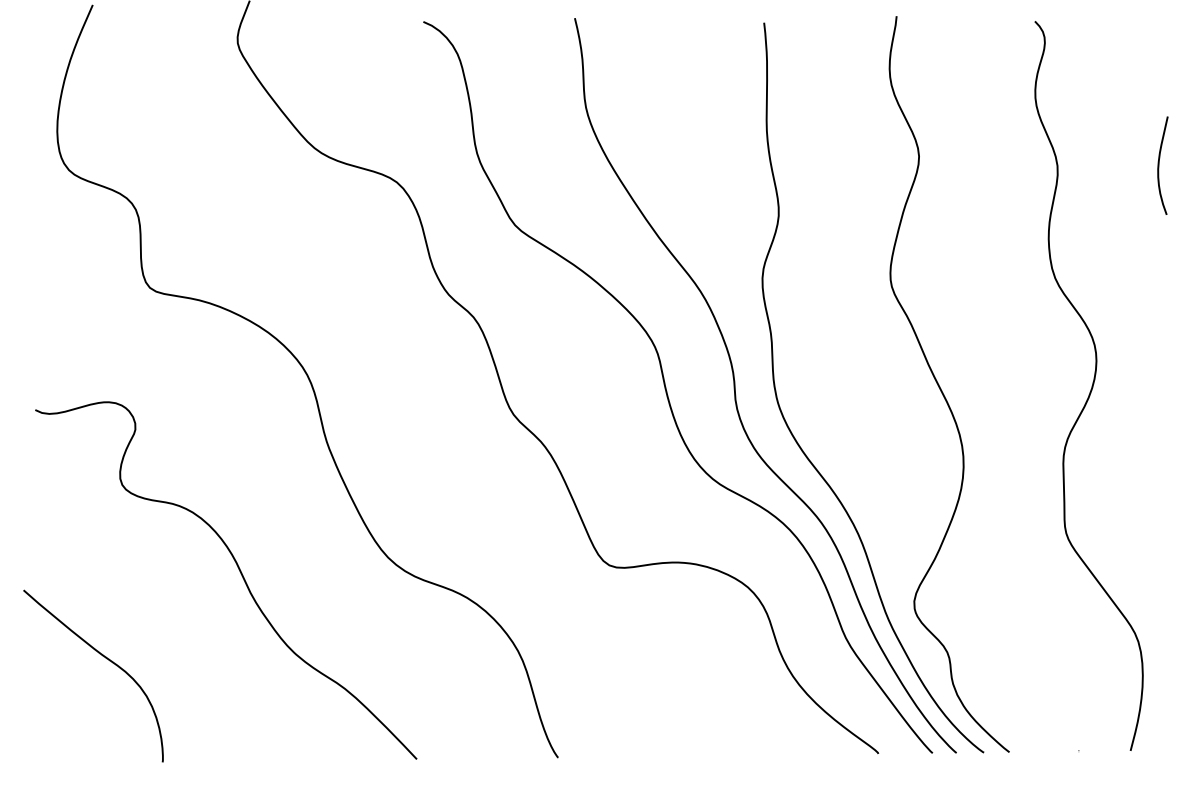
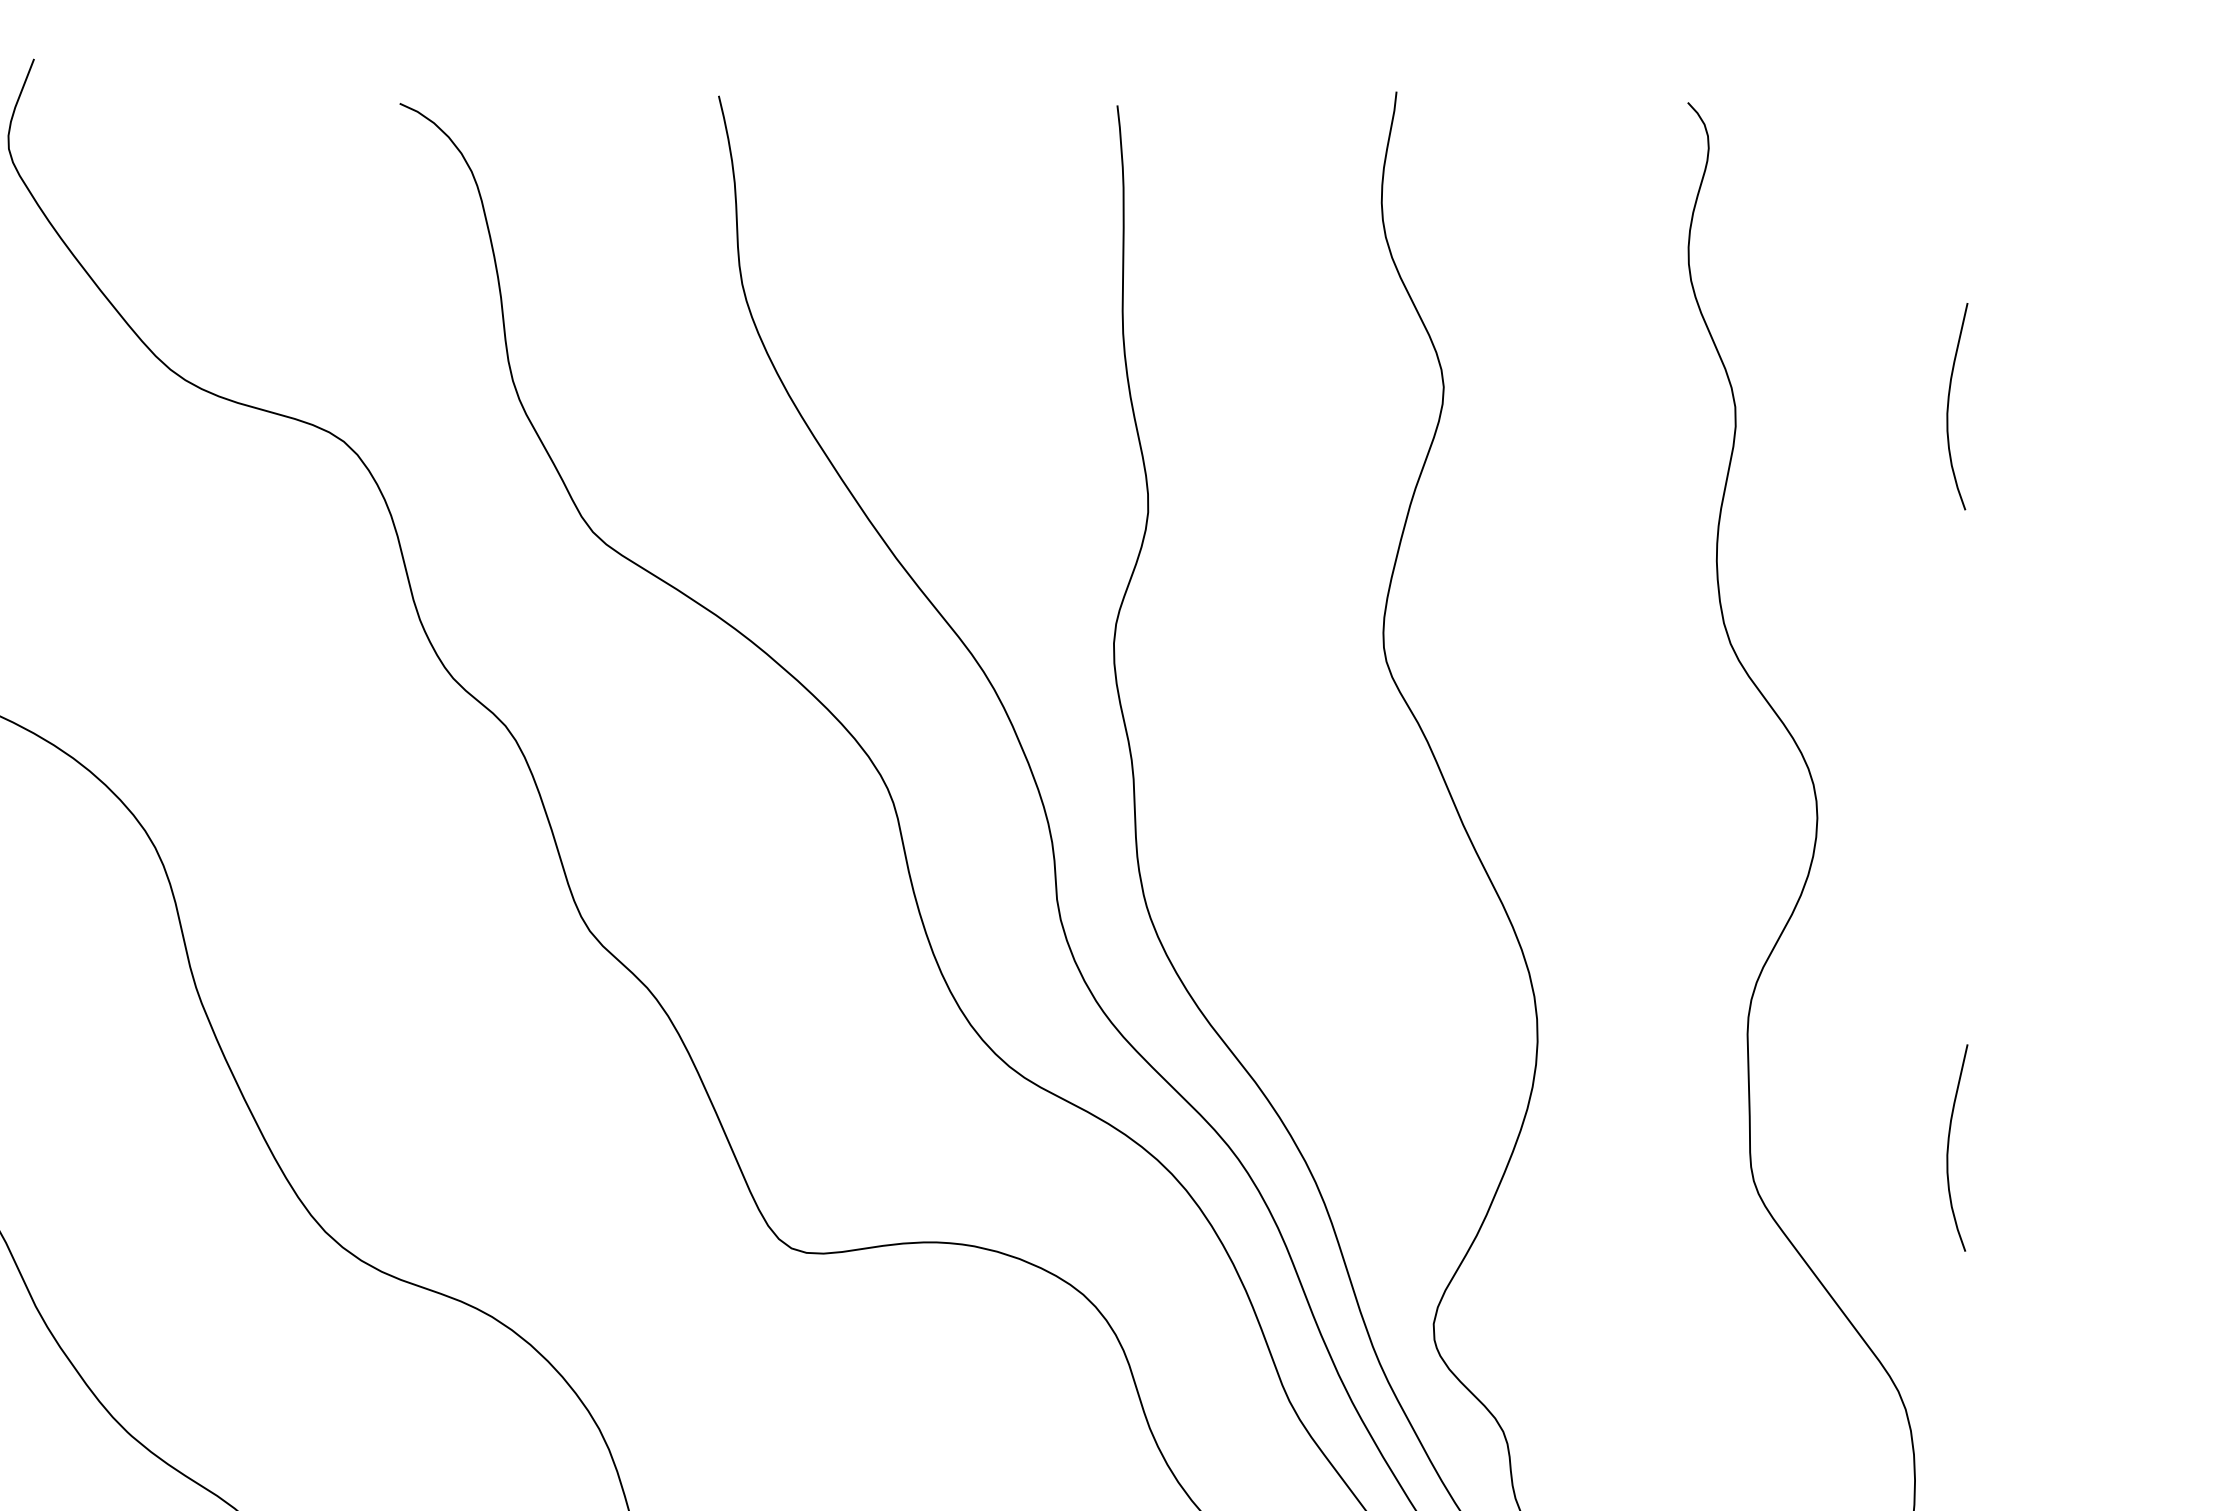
curve: (1159, 517) -> (1950, 1147), added

